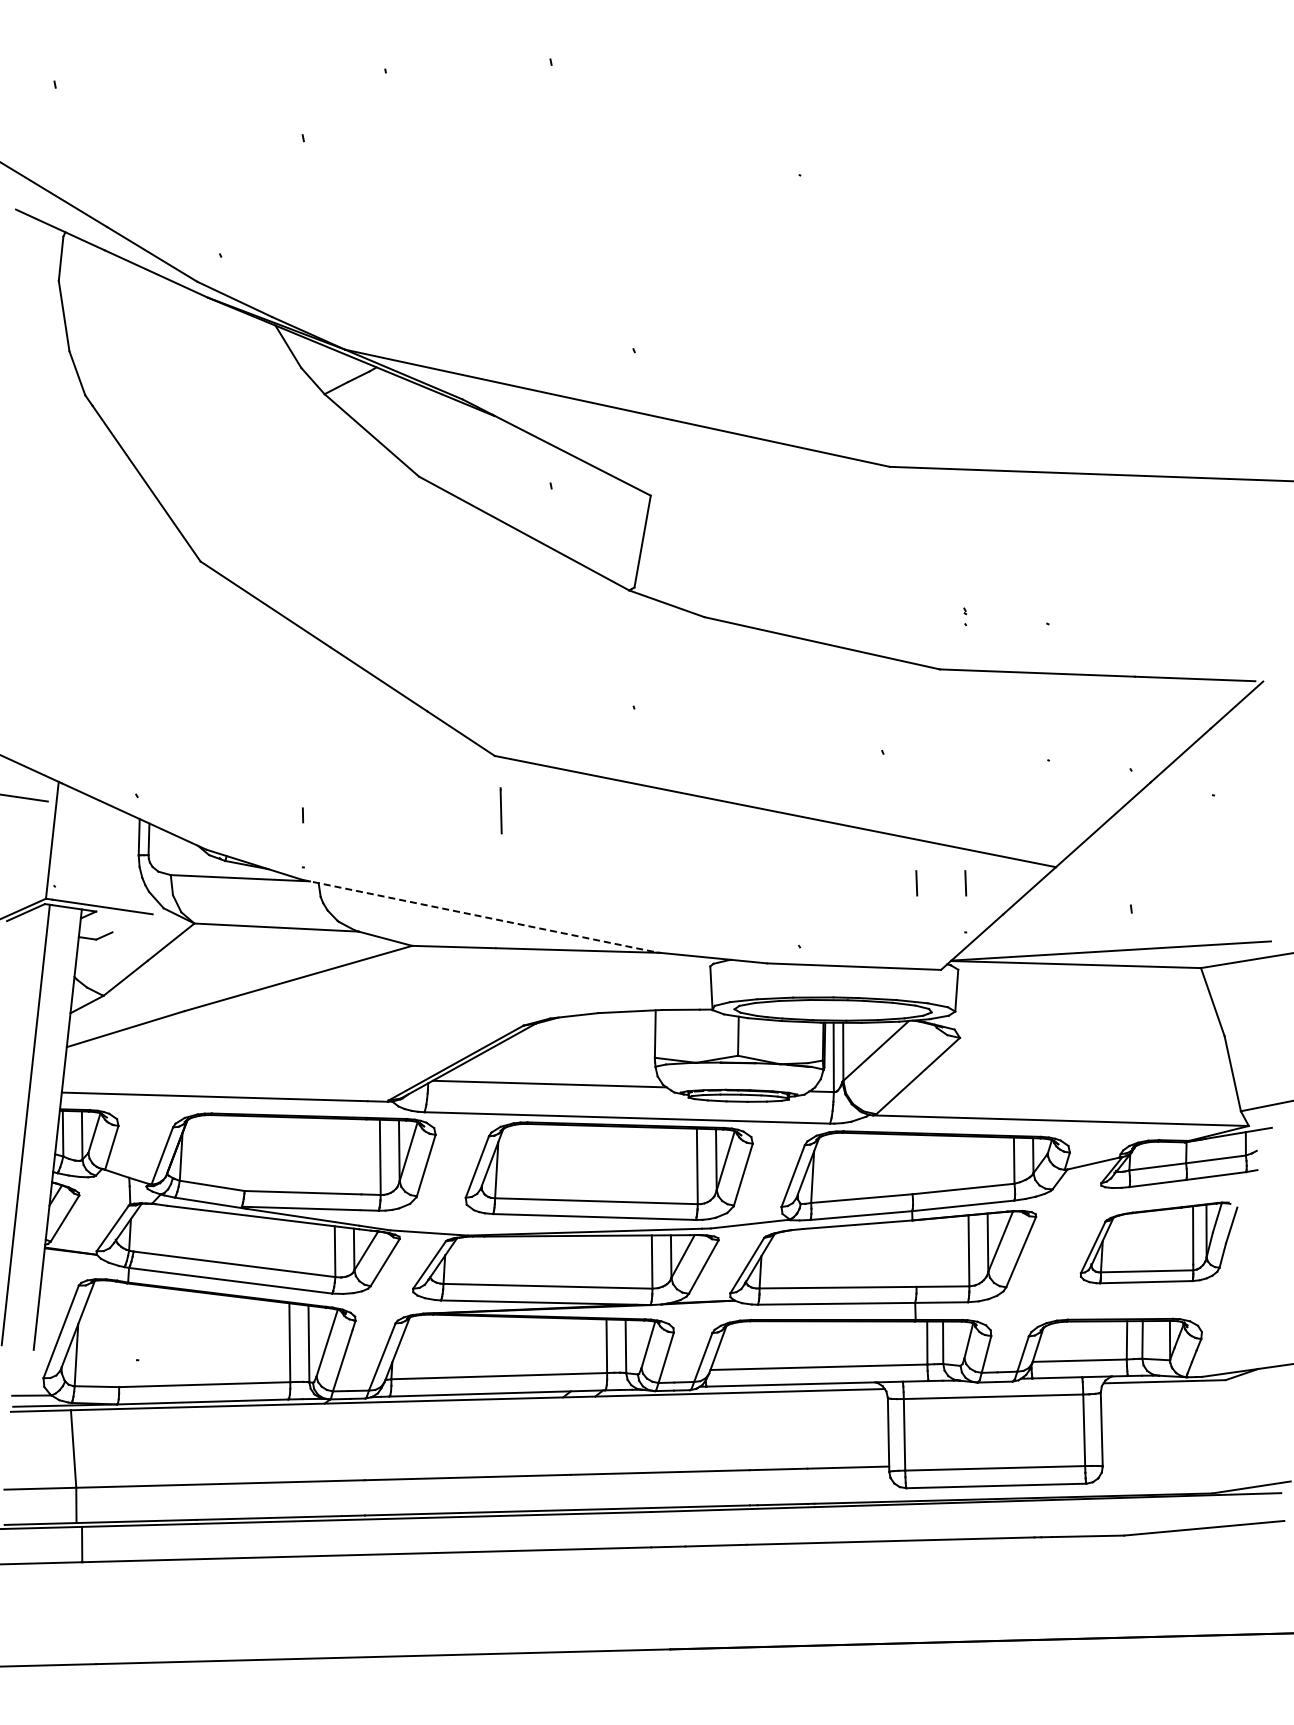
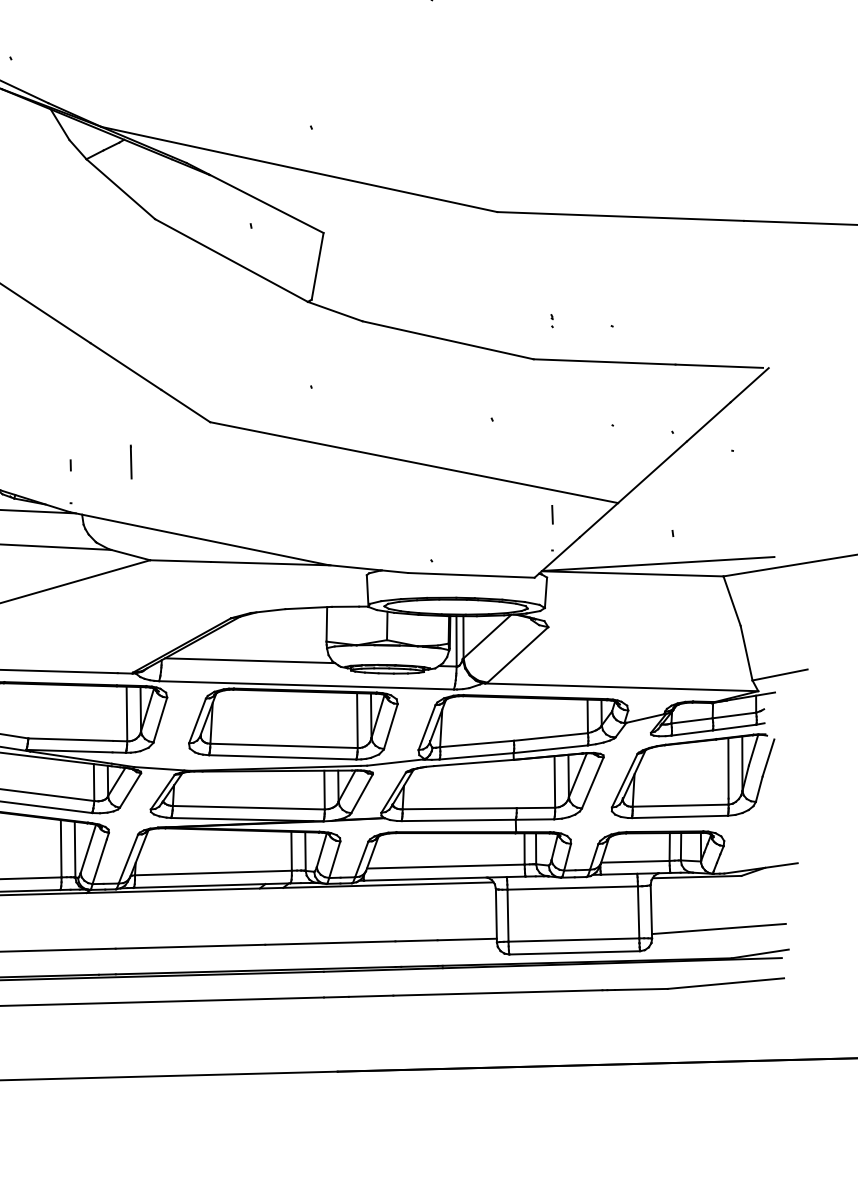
line: (500, 810) -> (130, 461), moved
line: (916, 883) -> (516, 514), removed
line: (480, 916) -> (199, 538), dashed -> solid
part: (1158, 1242) -> (692, 775), size x1.43
line: (1194, 1453) -> (718, 929), added

